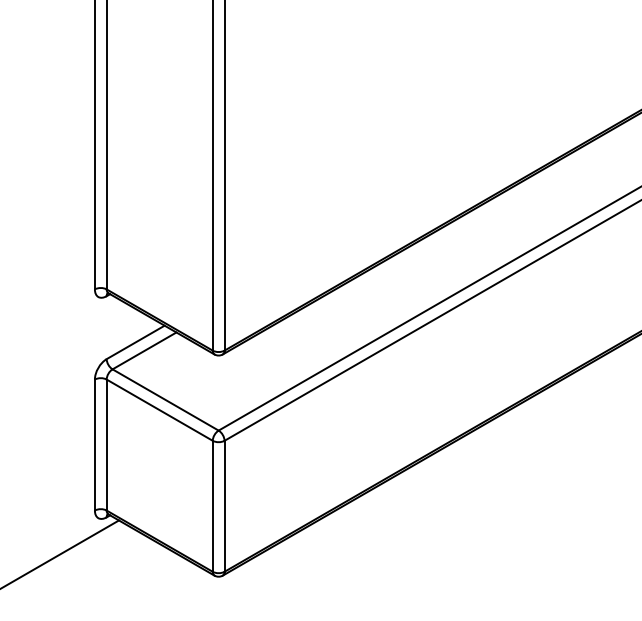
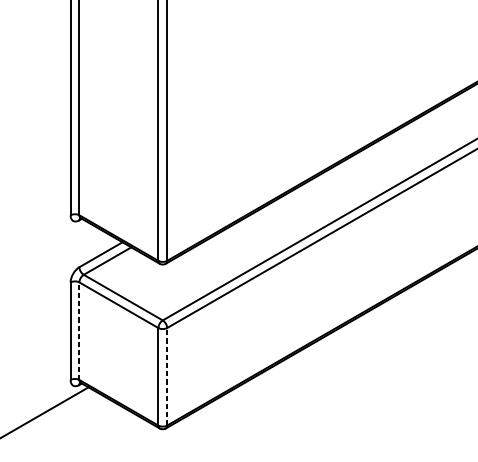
line: (106, 444) -> (79, 330), solid -> dashed
line: (224, 505) -> (167, 376), solid -> dashed

